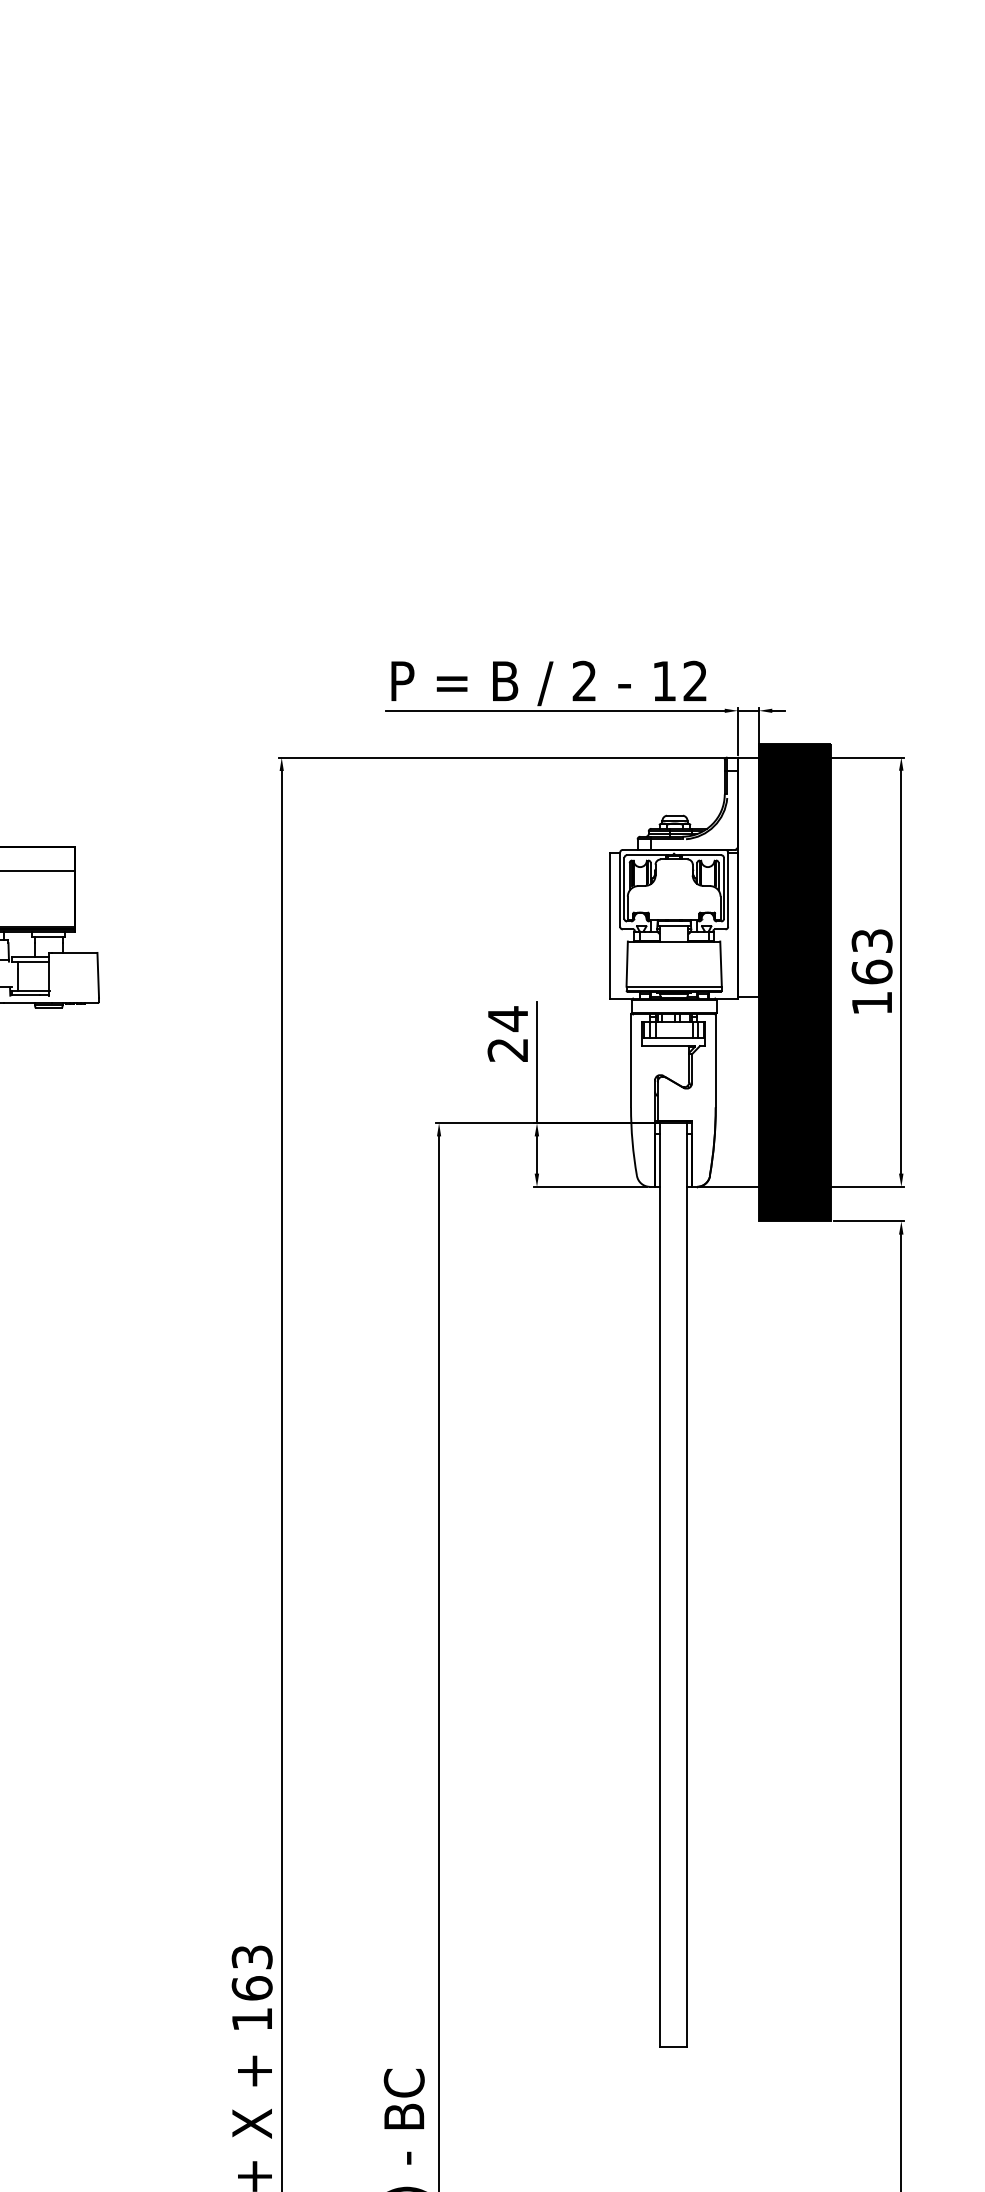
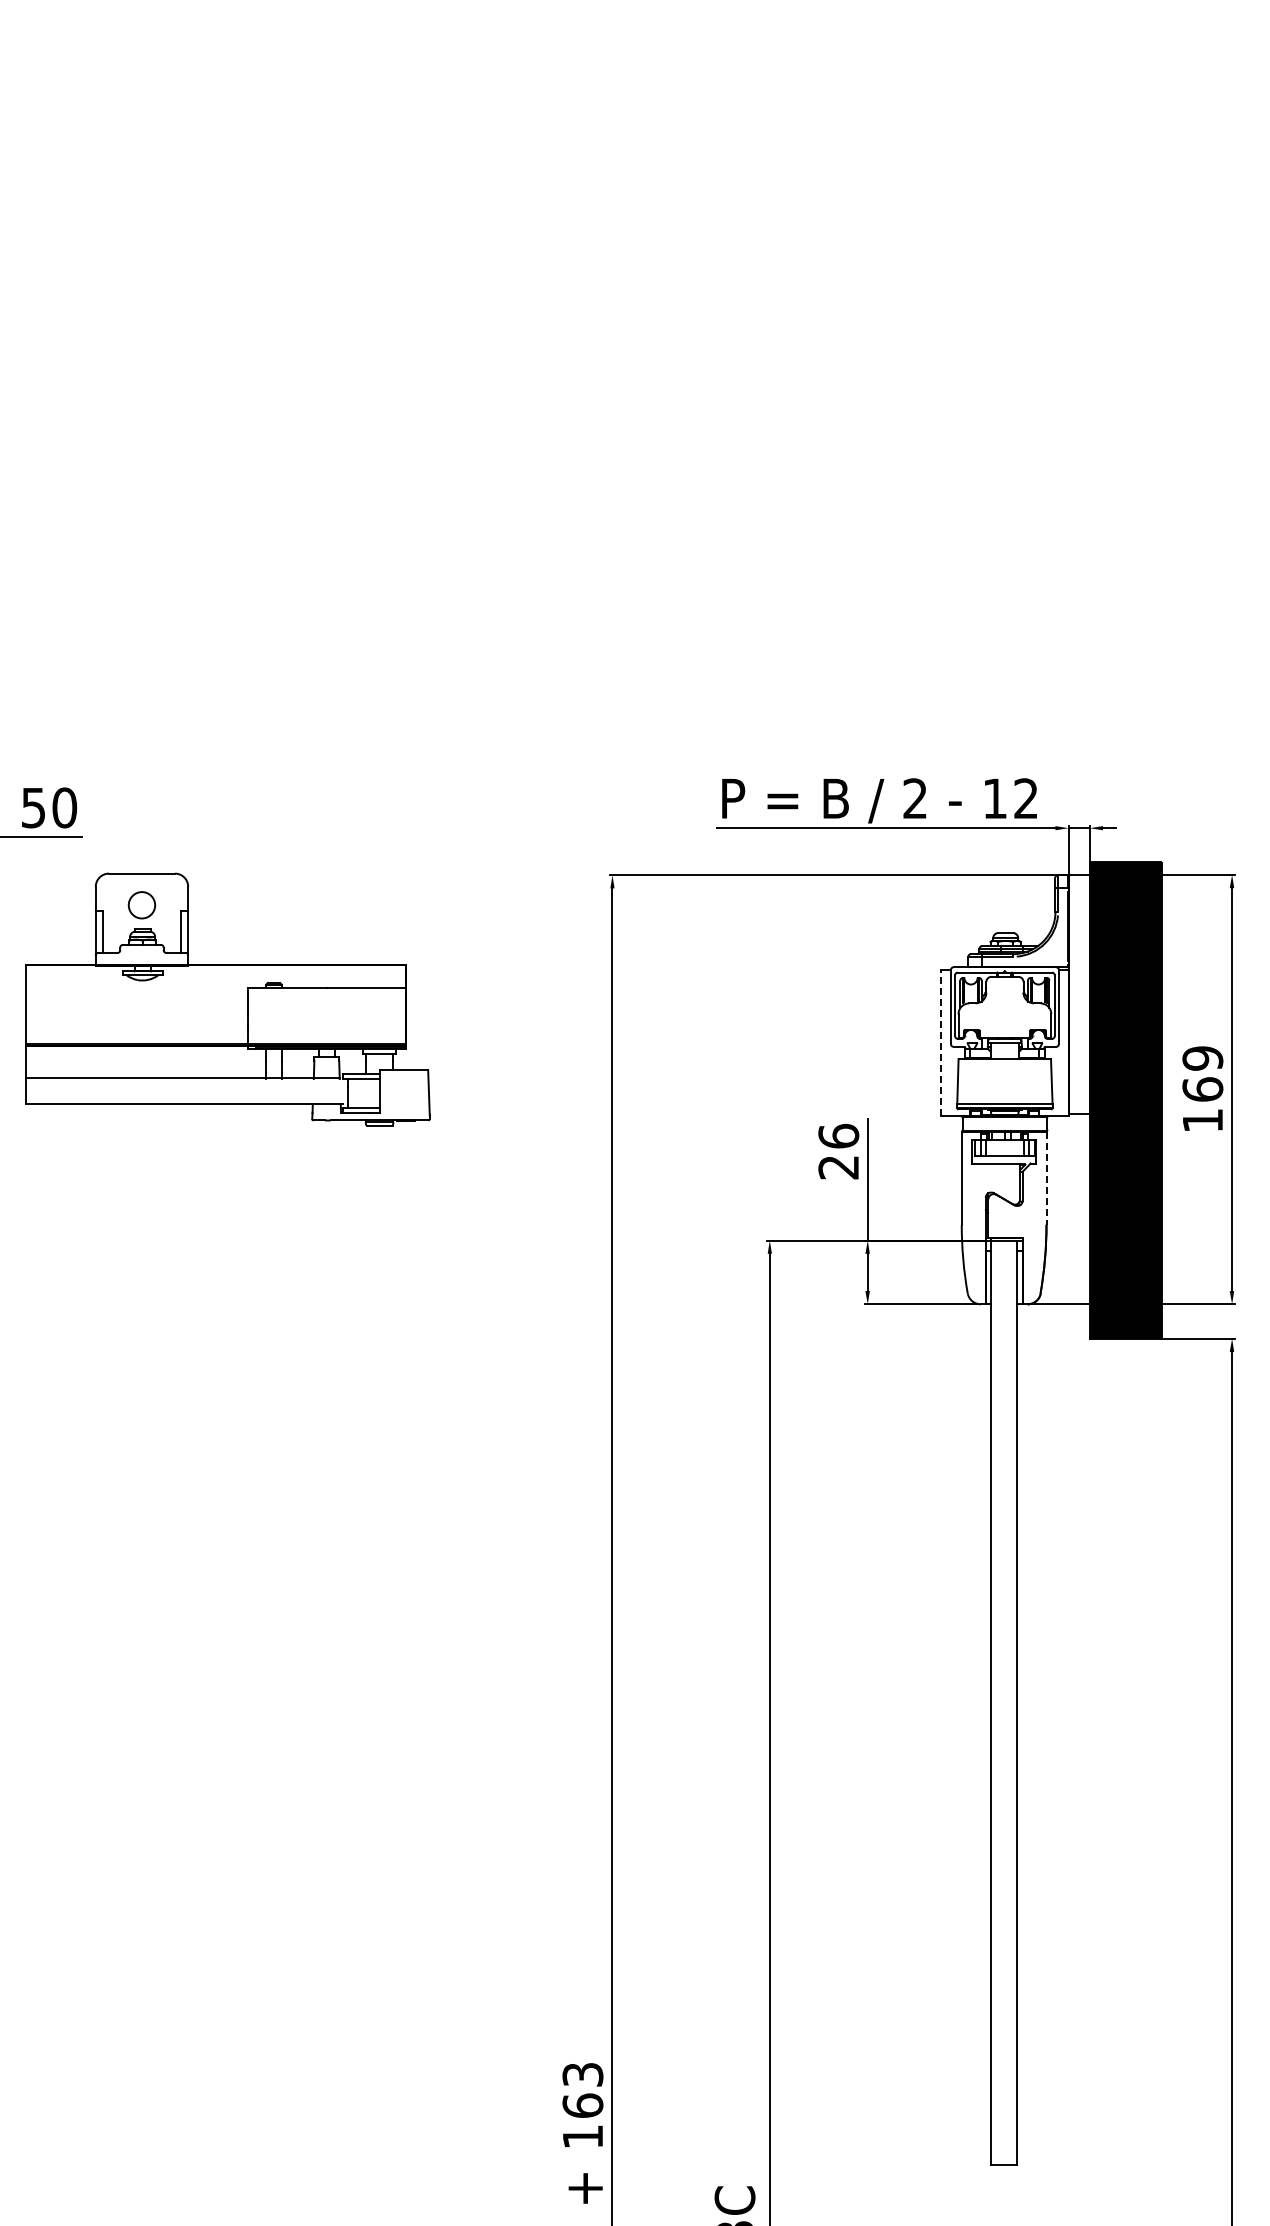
line: (610, 925) -> (941, 1042), solid -> dashed
text: (871, 941) -> (1202, 1058), 163 -> 169
text: (507, 1019) -> (838, 1136), 24 -> 26
line: (715, 1061) -> (1046, 1178), solid -> dashed

